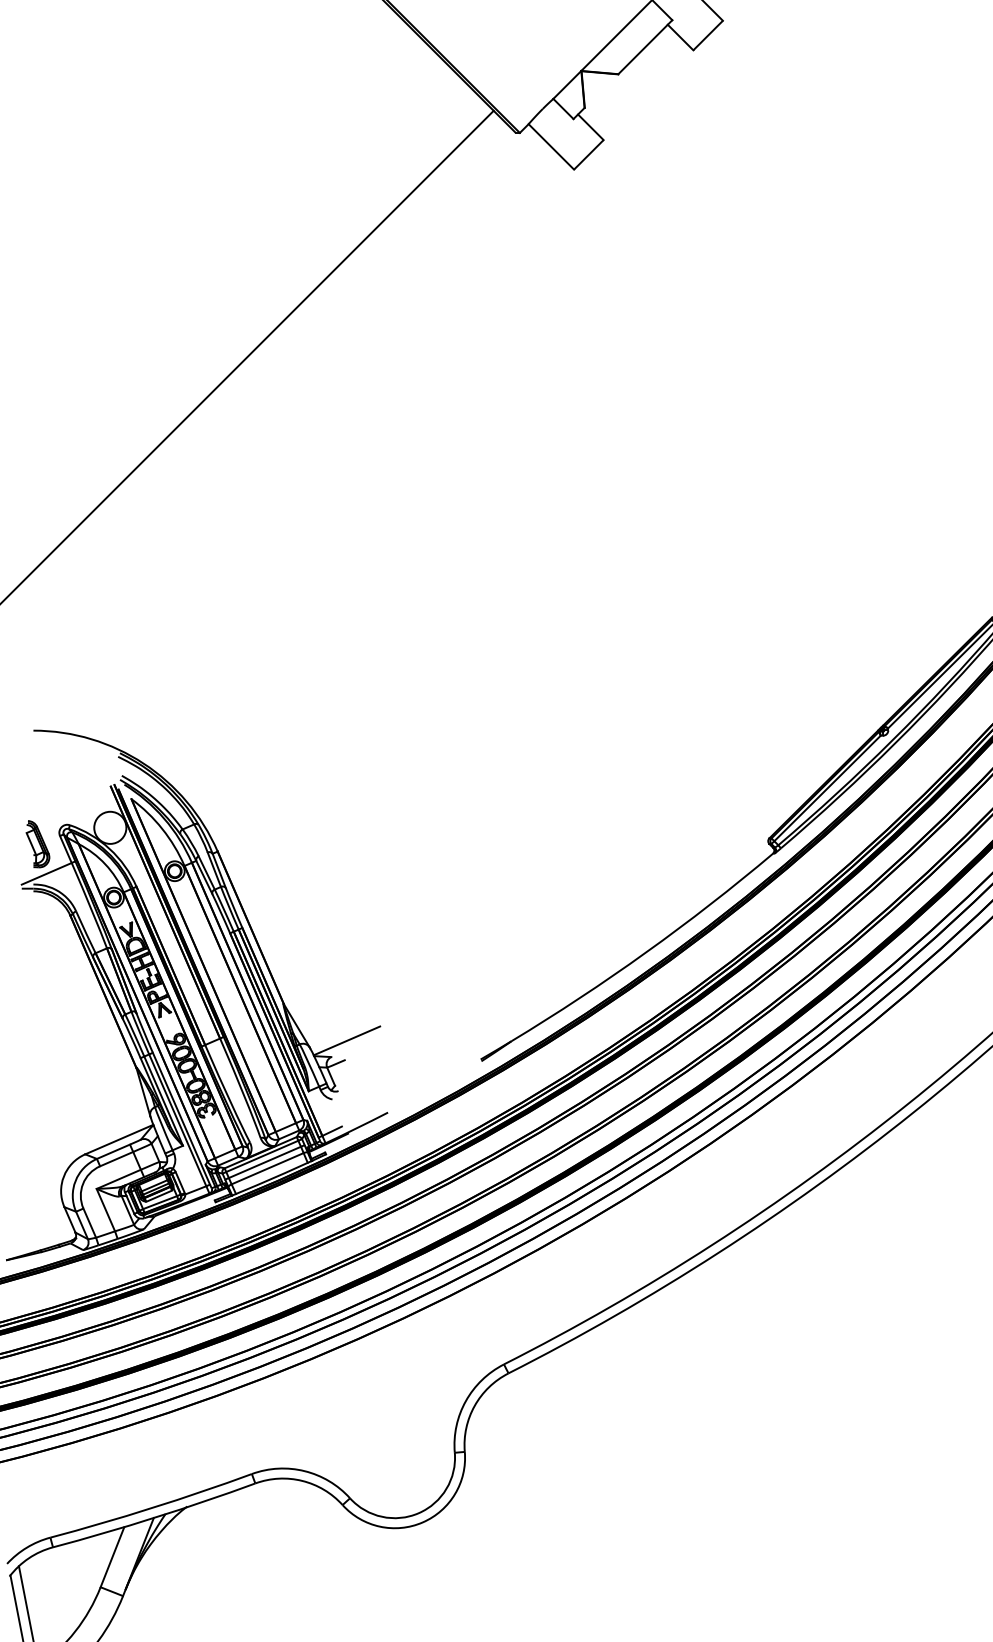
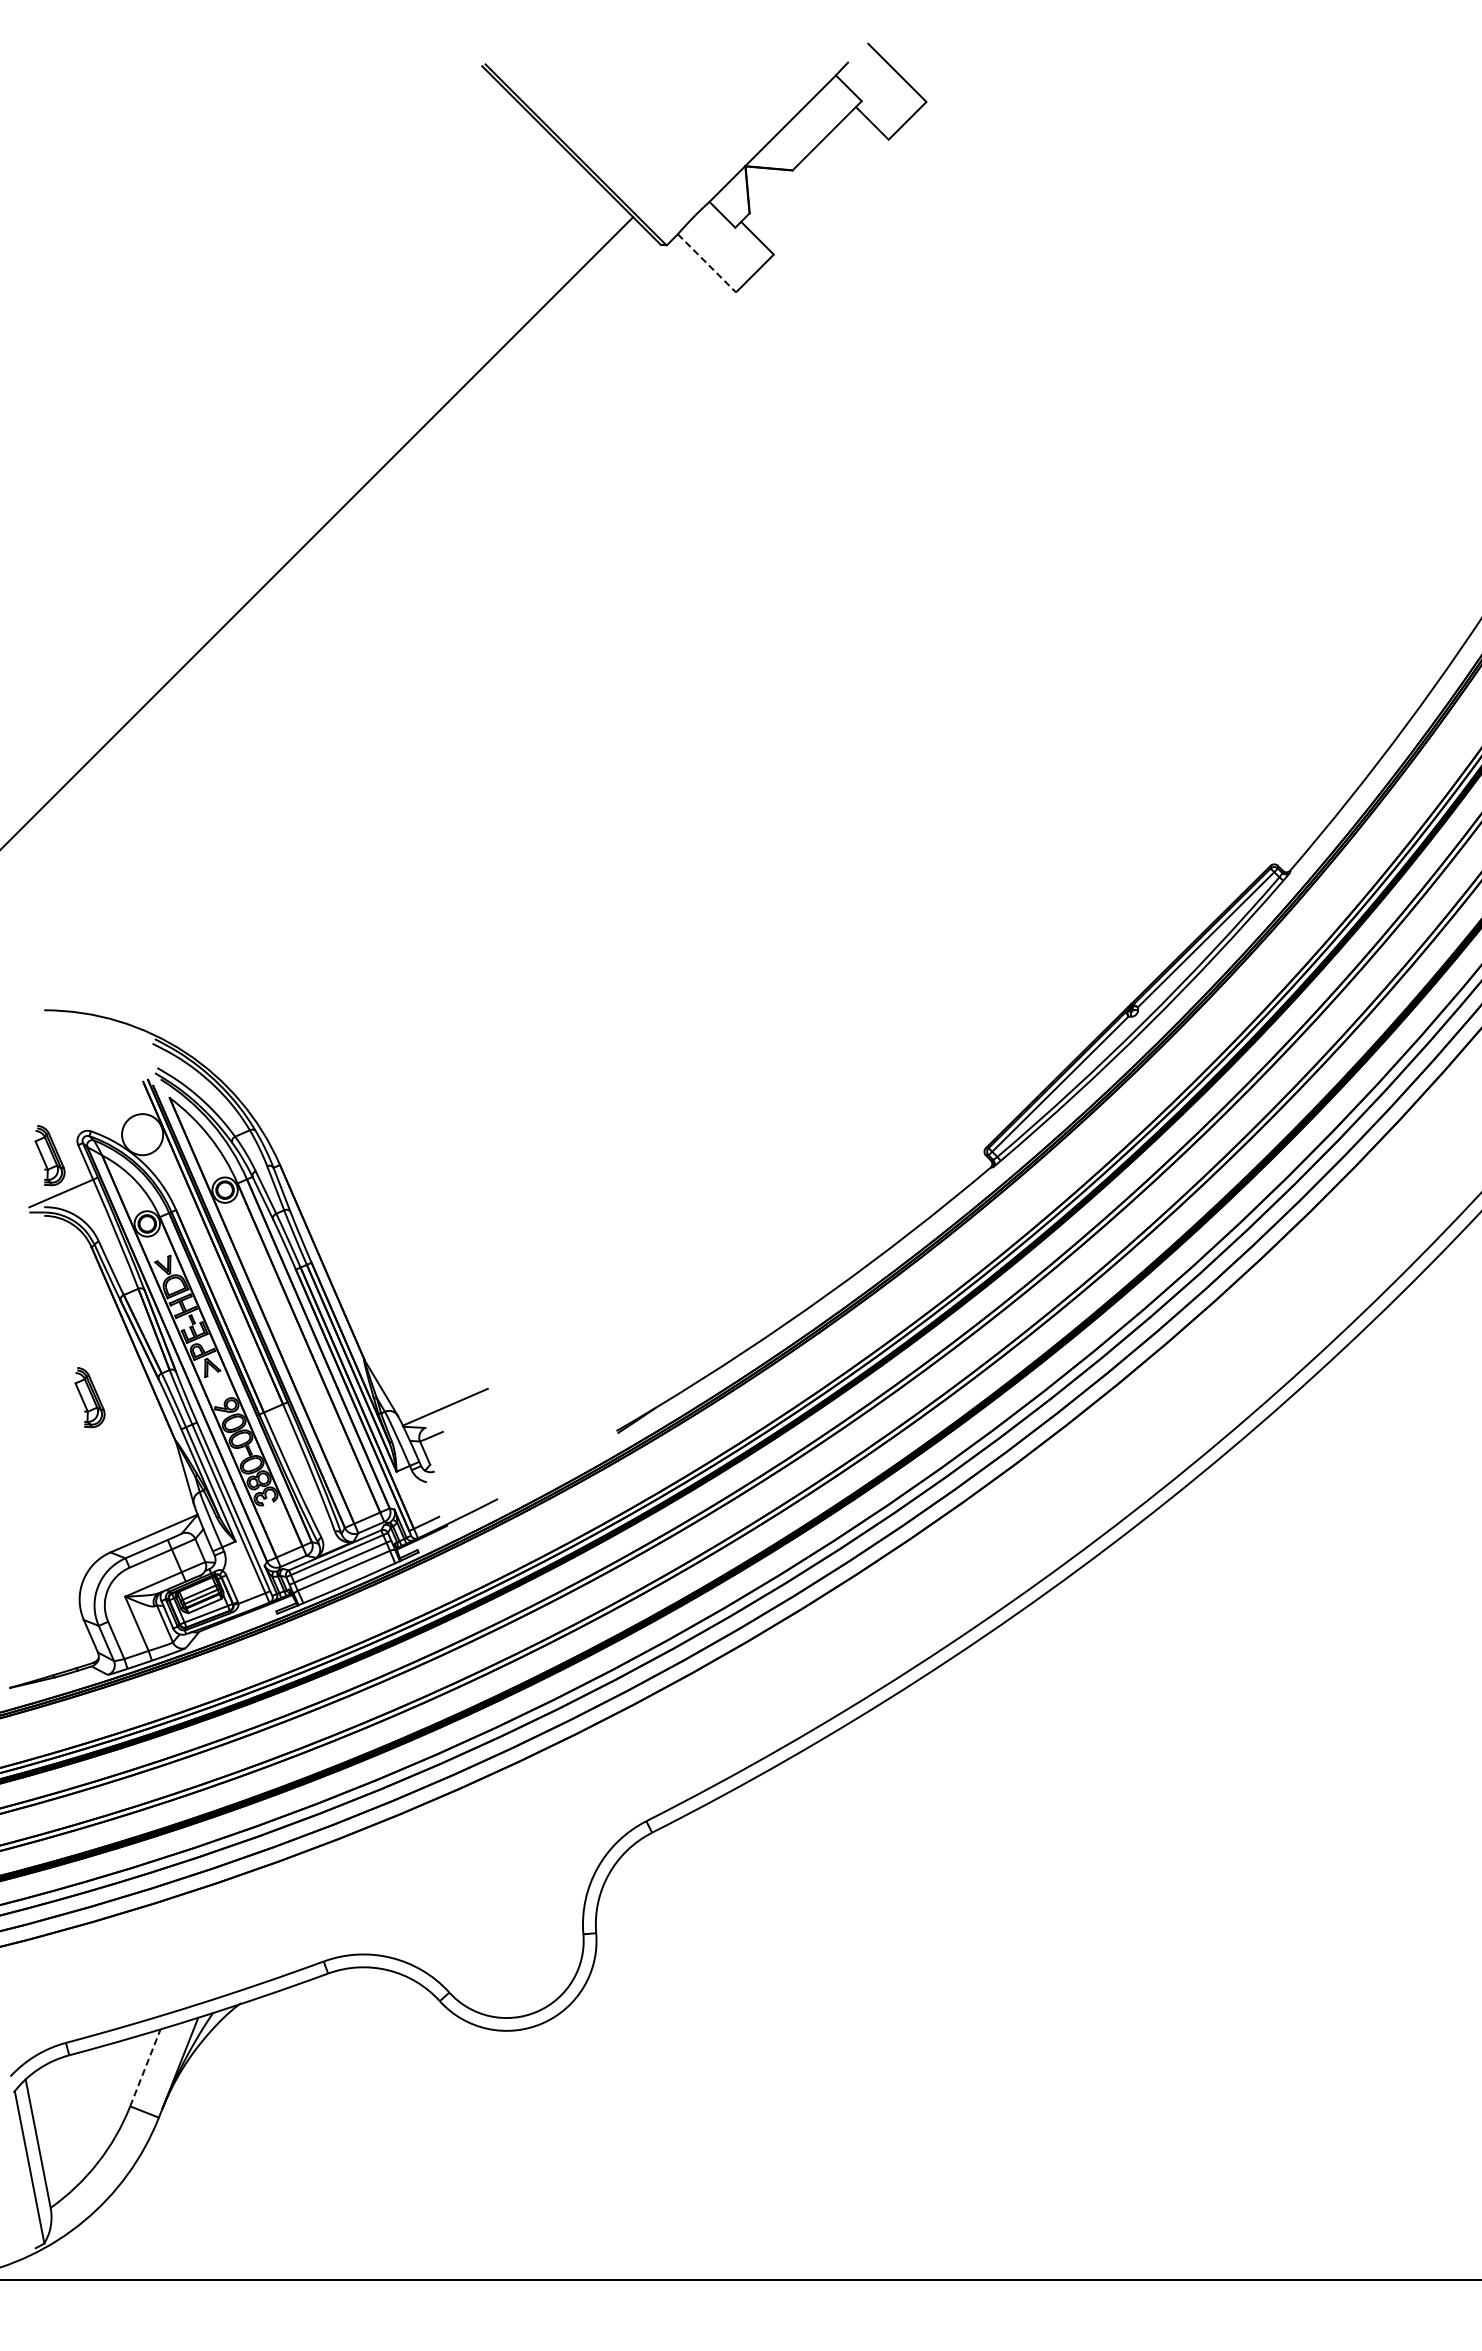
line: (551, 147) -> (707, 263), solid -> dashed
part: (68, 1033) -> (89, 1397), added
line: (112, 1556) -> (145, 2067), solid -> dashed

